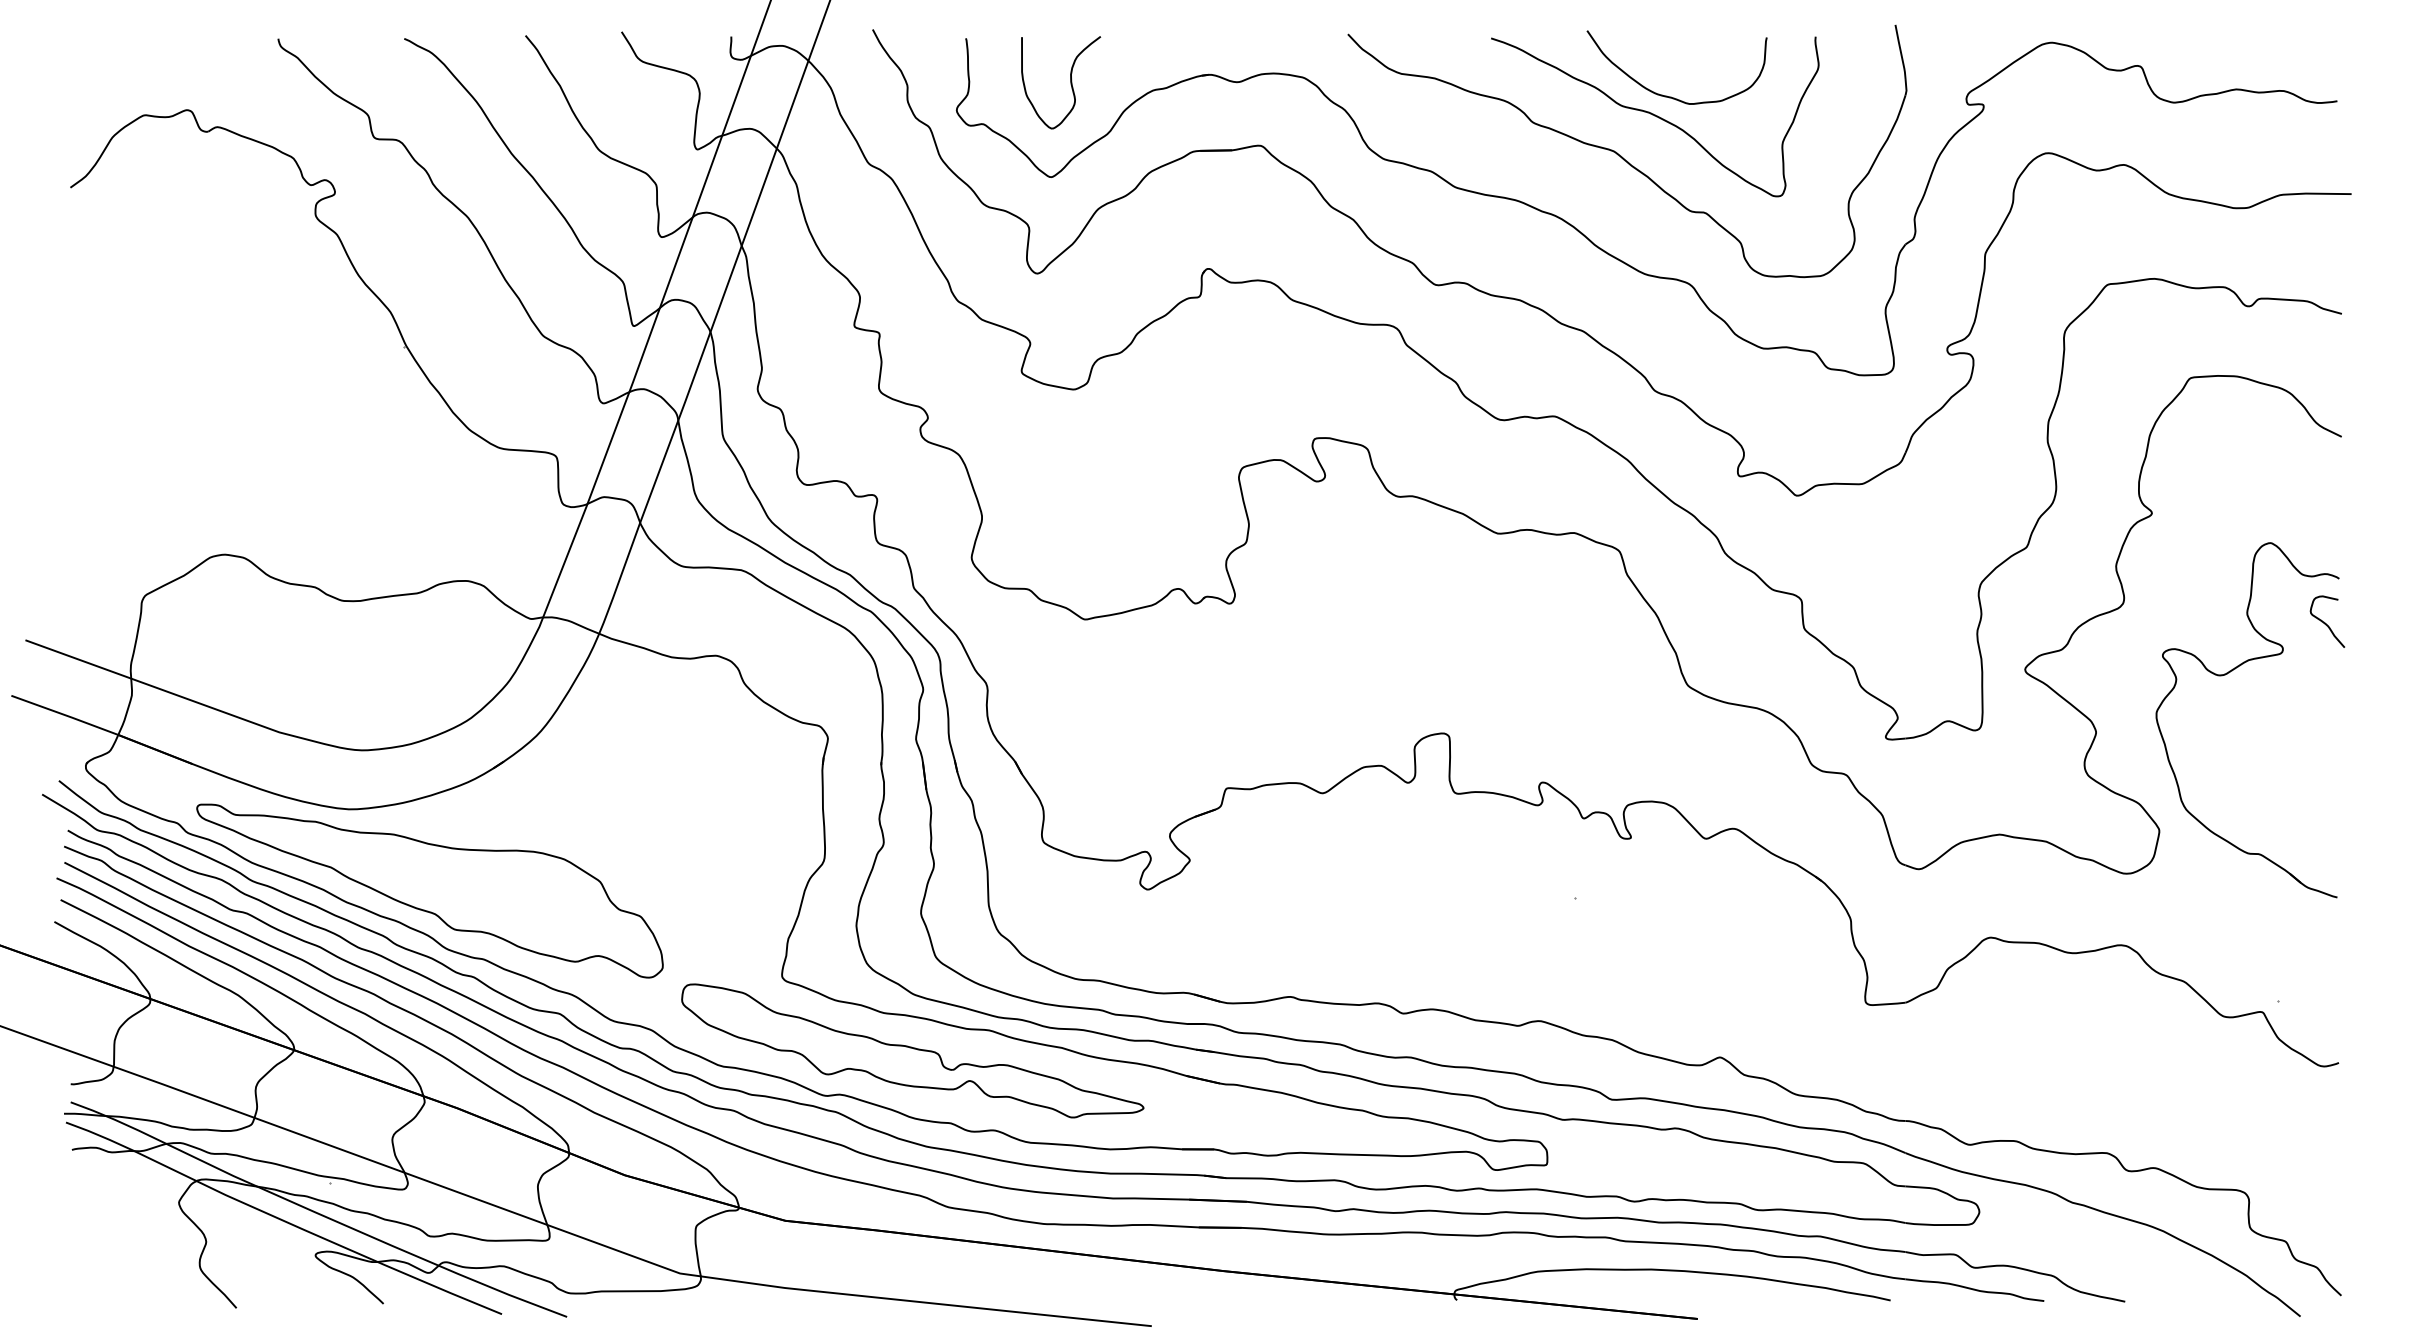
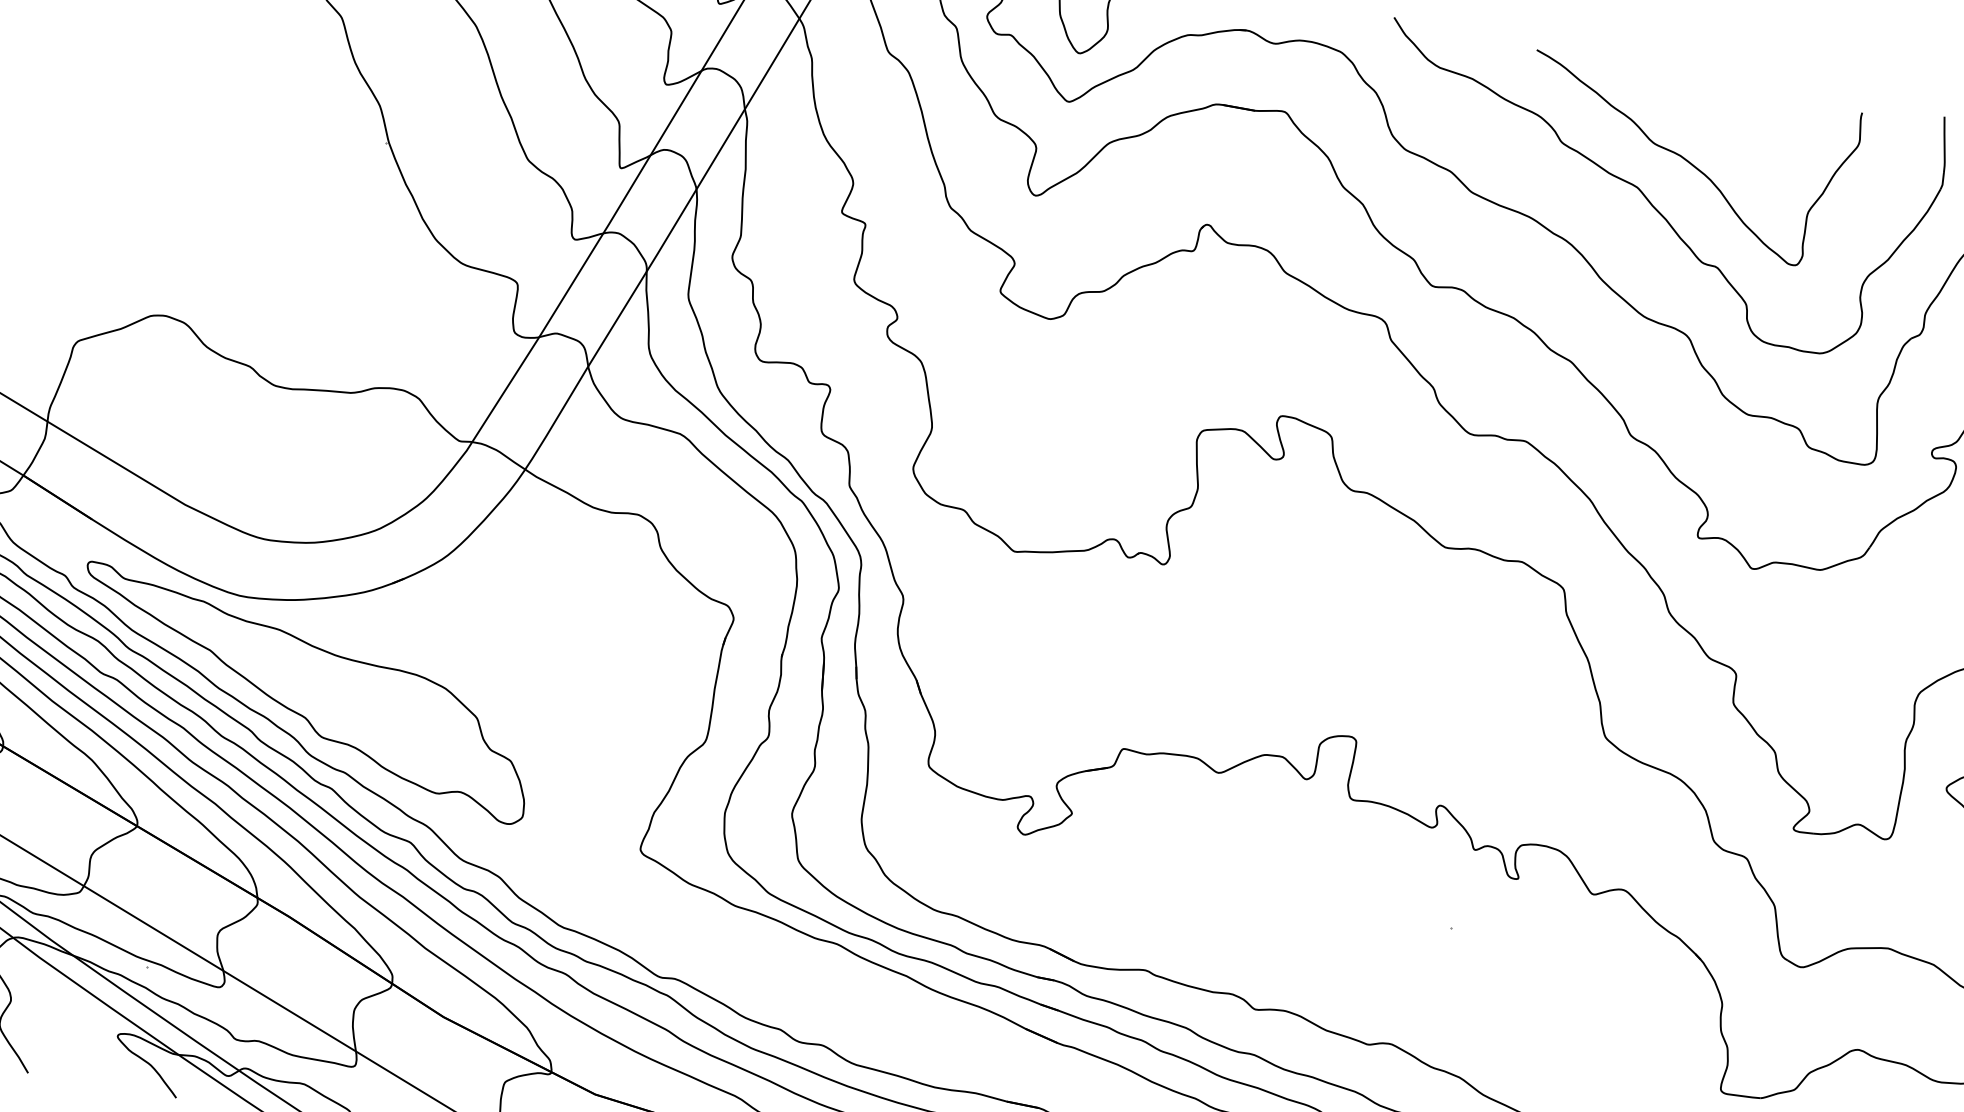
curve: (1667, 95) -> (1702, 142), removed
part: (912, 1050) -> (756, 949), removed

